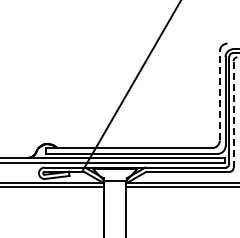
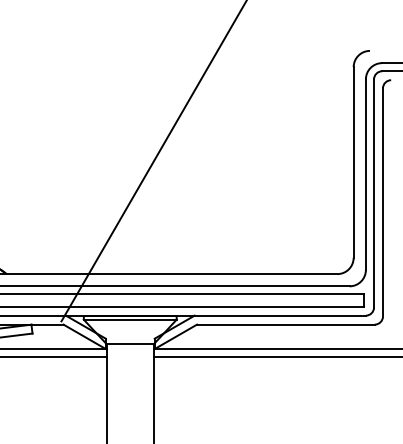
line: (219, 95) -> (352, 161), dashed -> solid
line: (233, 114) -> (382, 202), dashed -> solid

